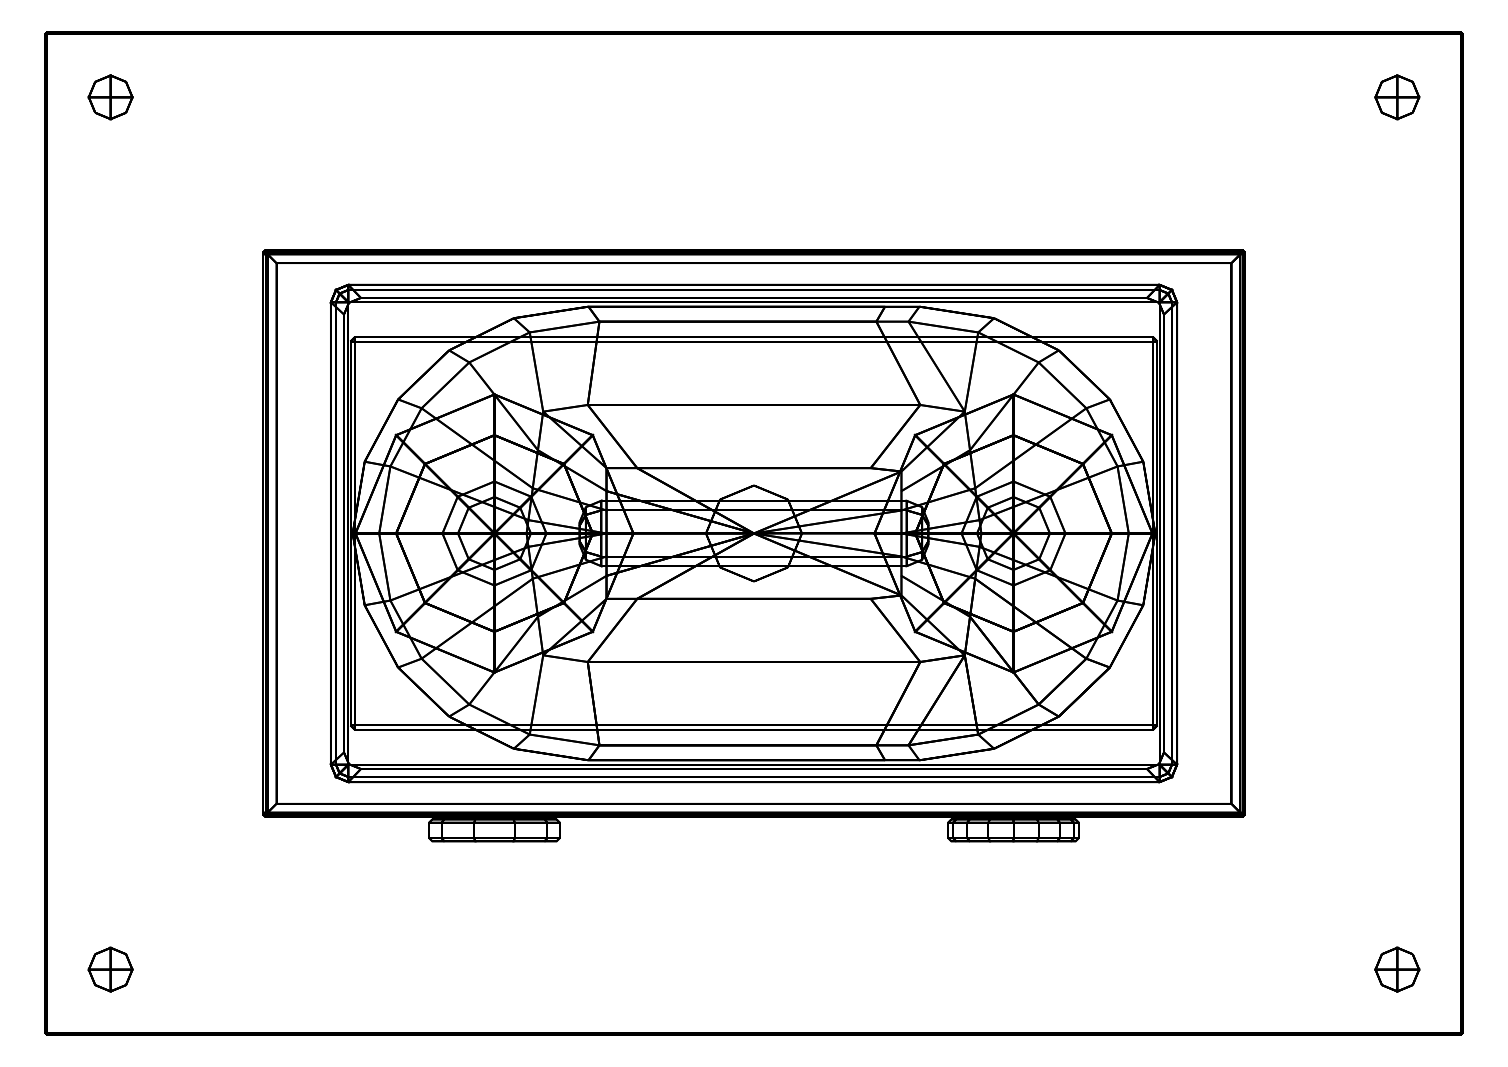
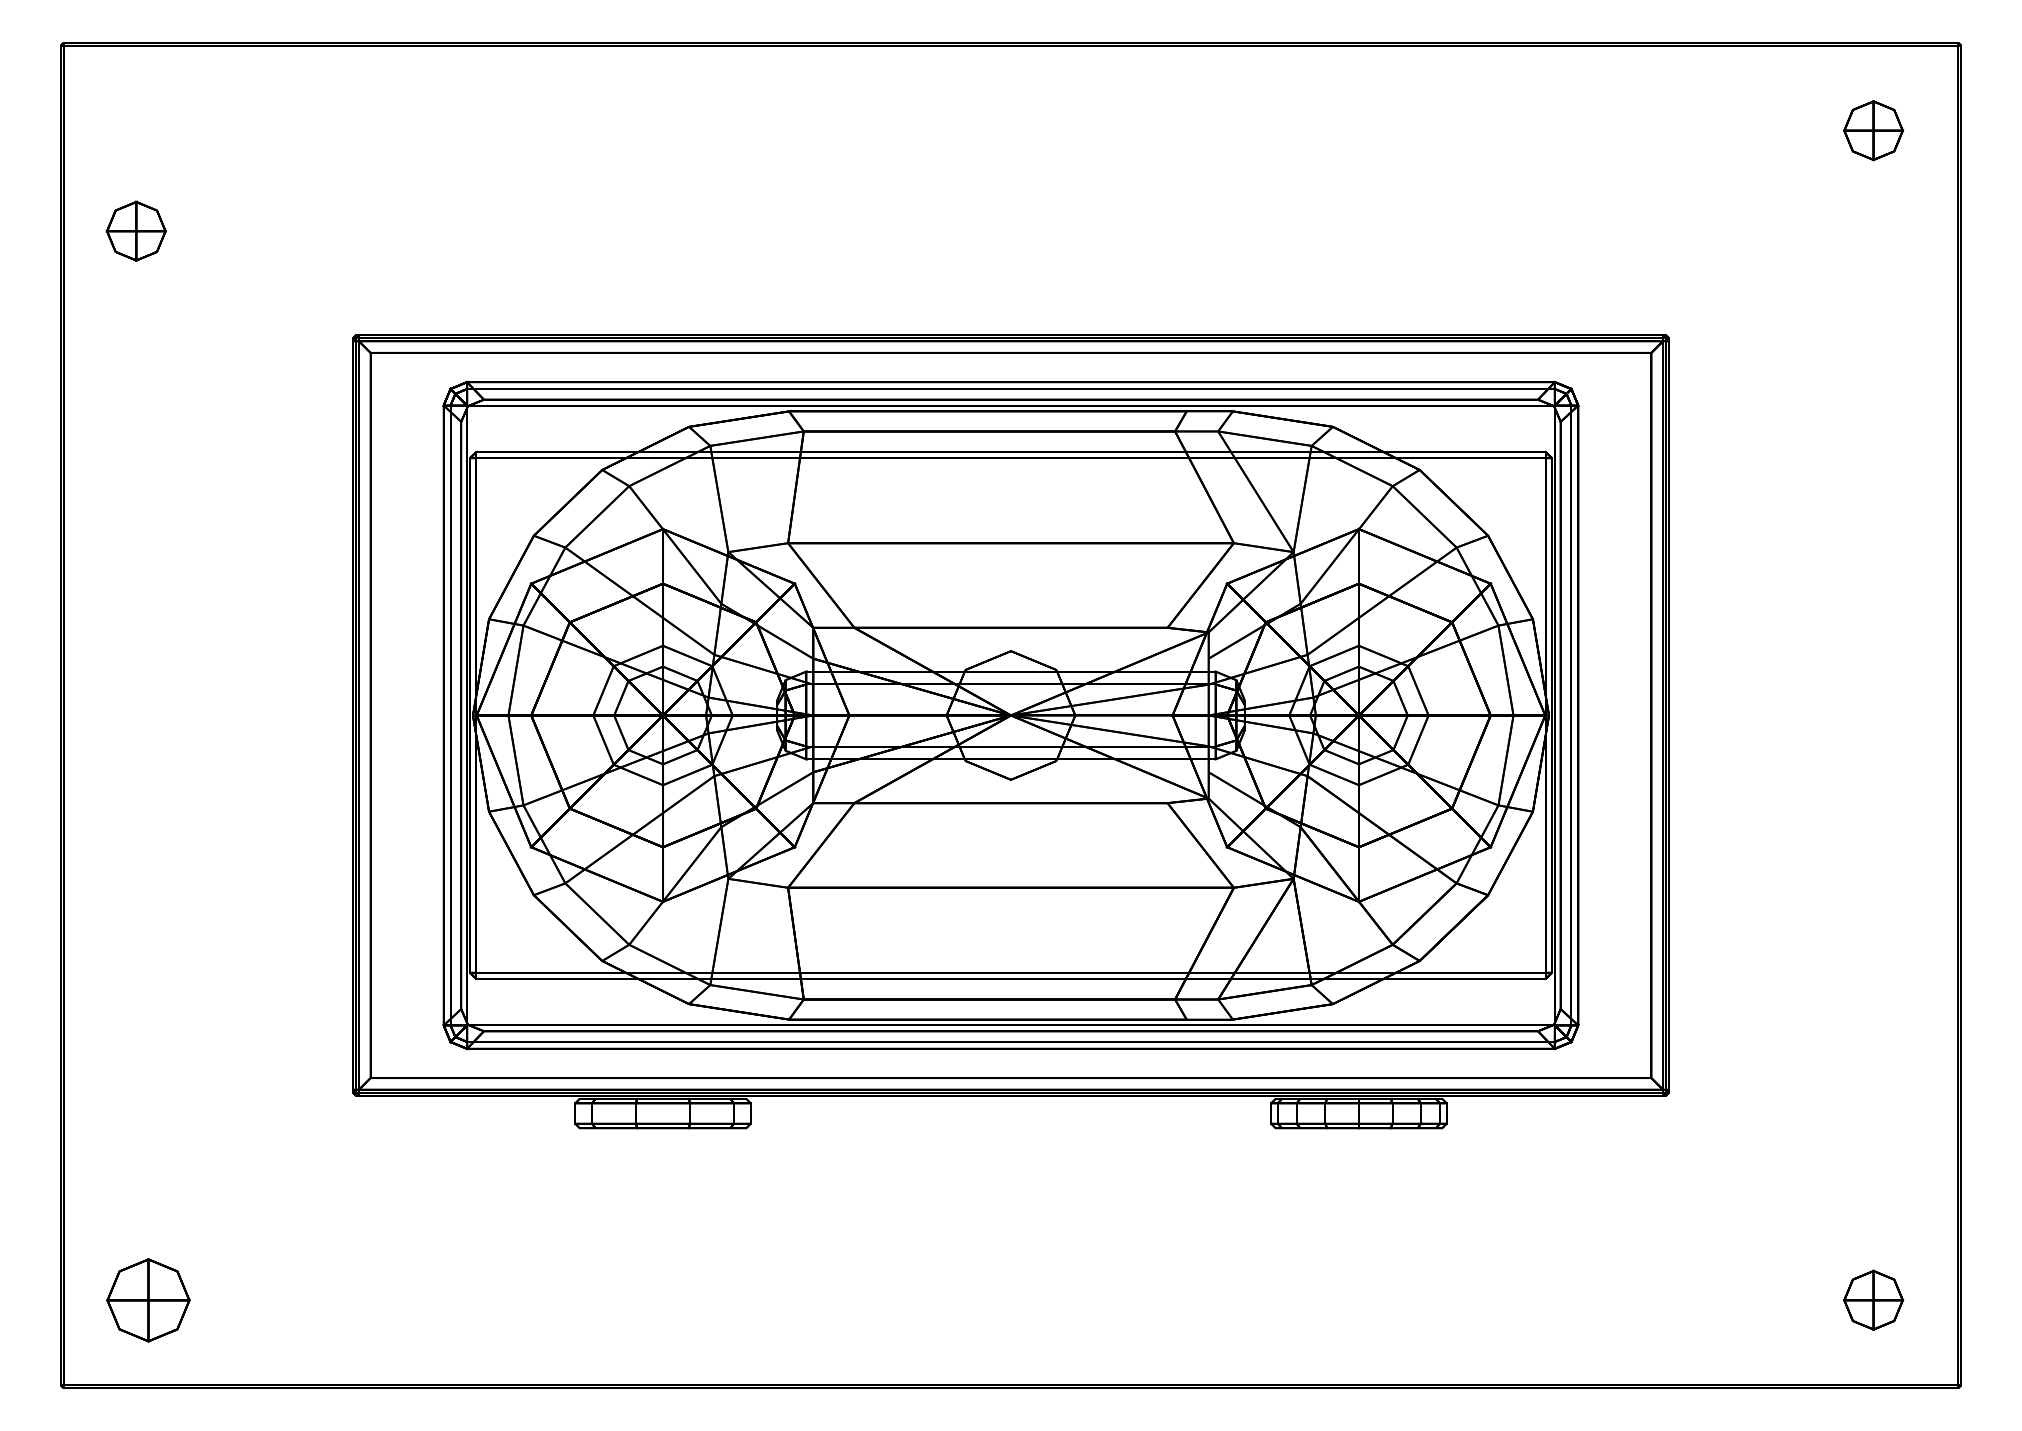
part: (110, 97) -> (136, 231), moved
part: (110, 969) -> (148, 1300), size x1.4

